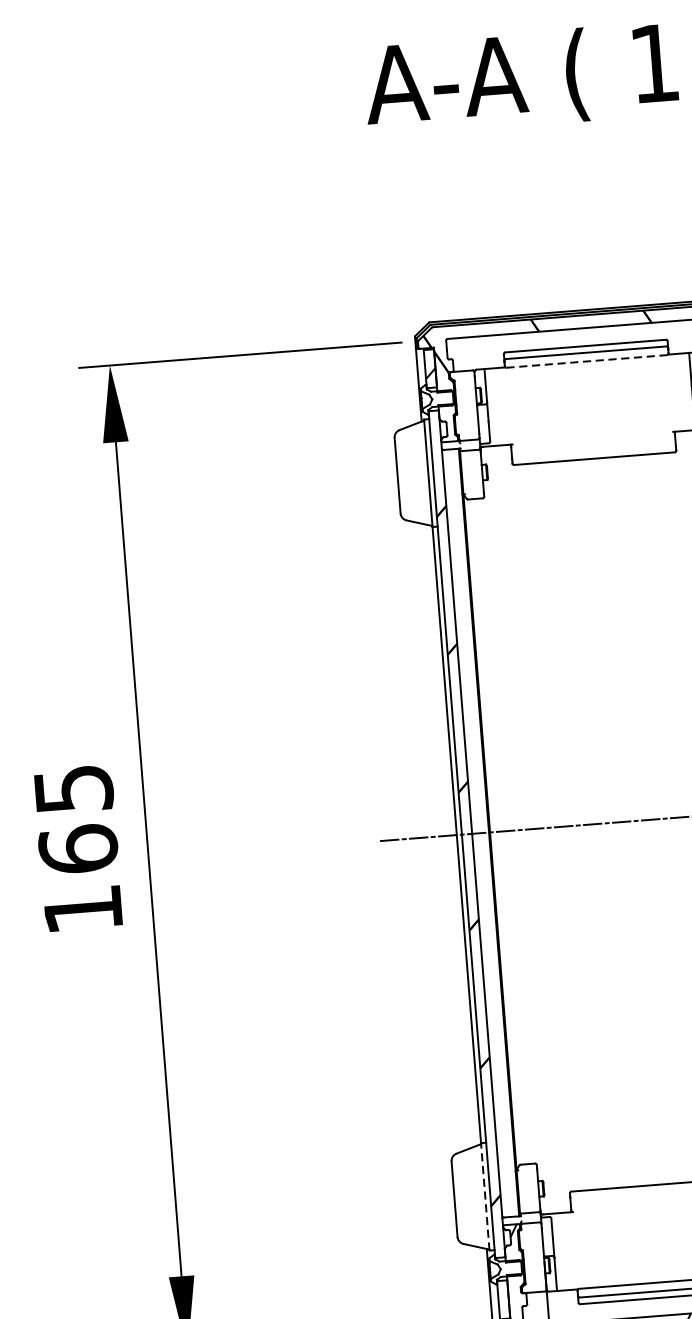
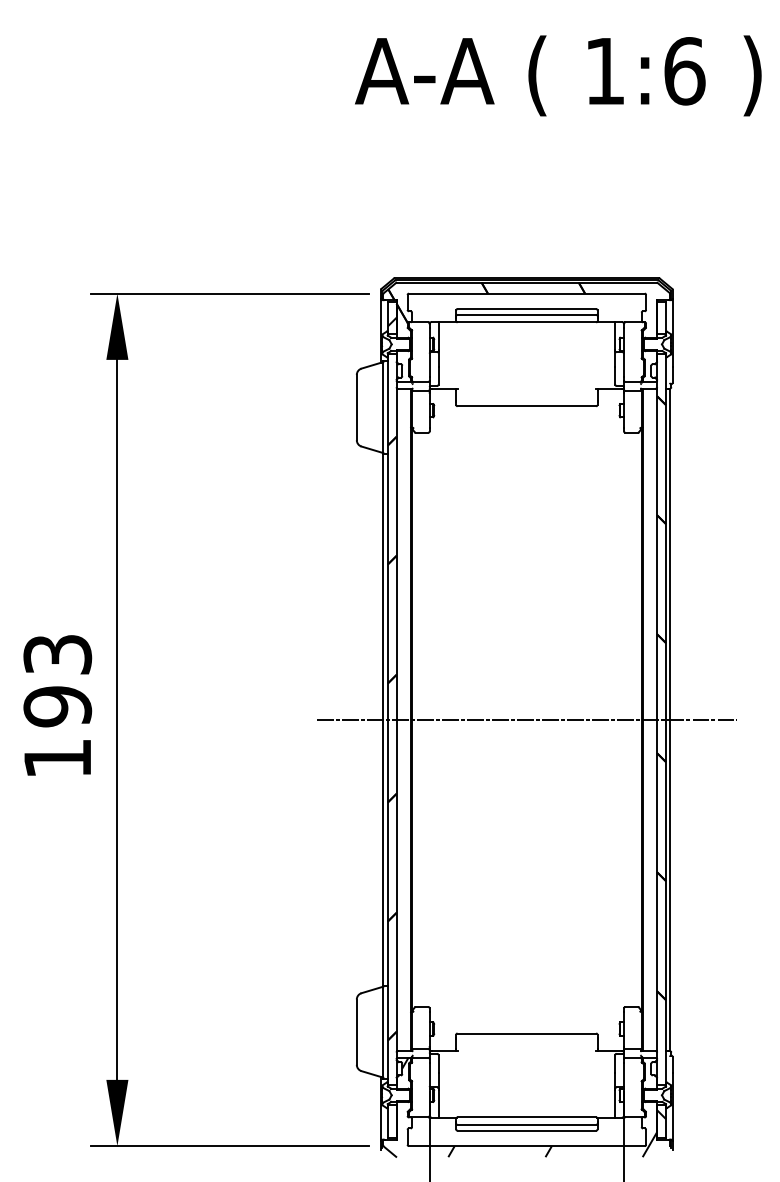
line: (587, 361) -> (527, 322), dashed -> solid
text: (75, 820) -> (57, 681), 165 -> 193
line: (485, 1196) -> (383, 1031), dashed -> solid

